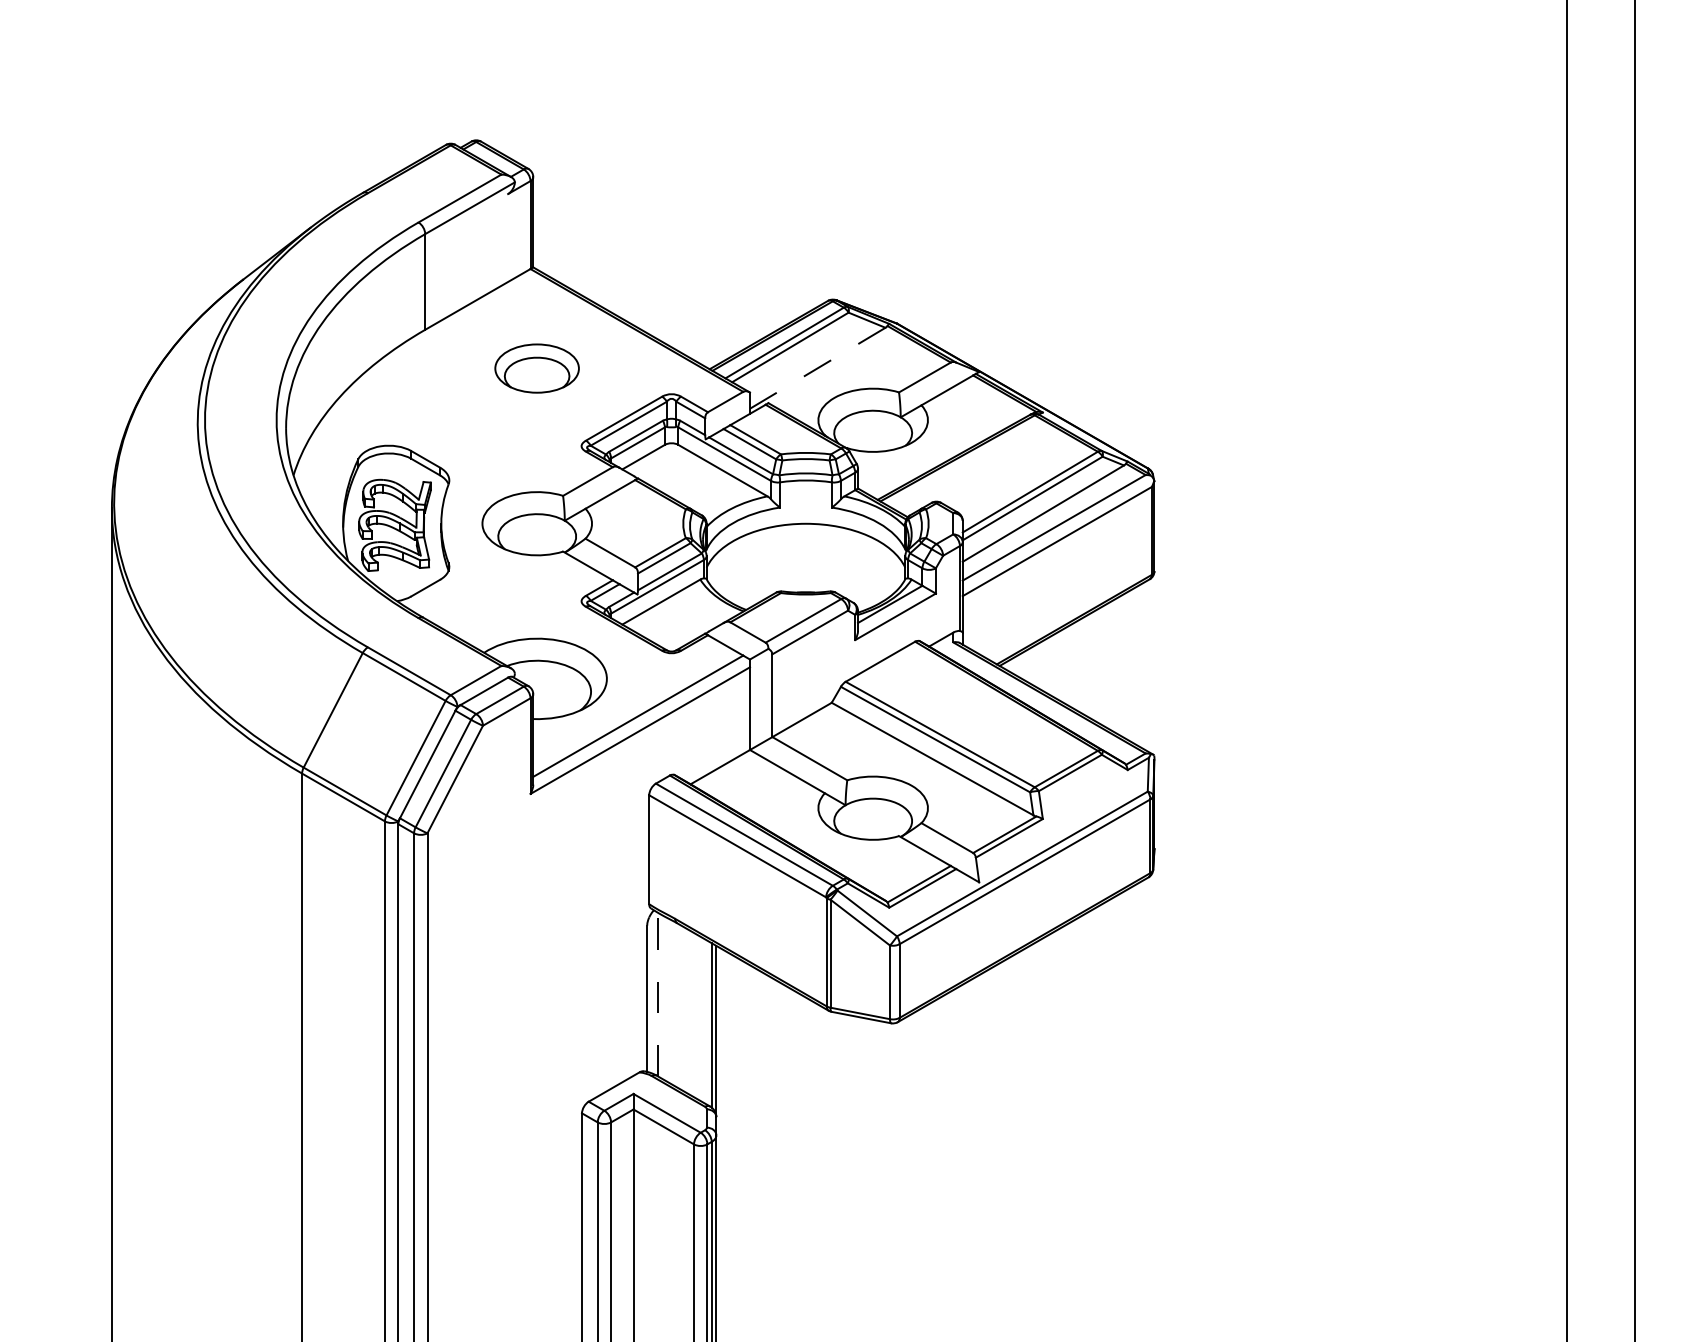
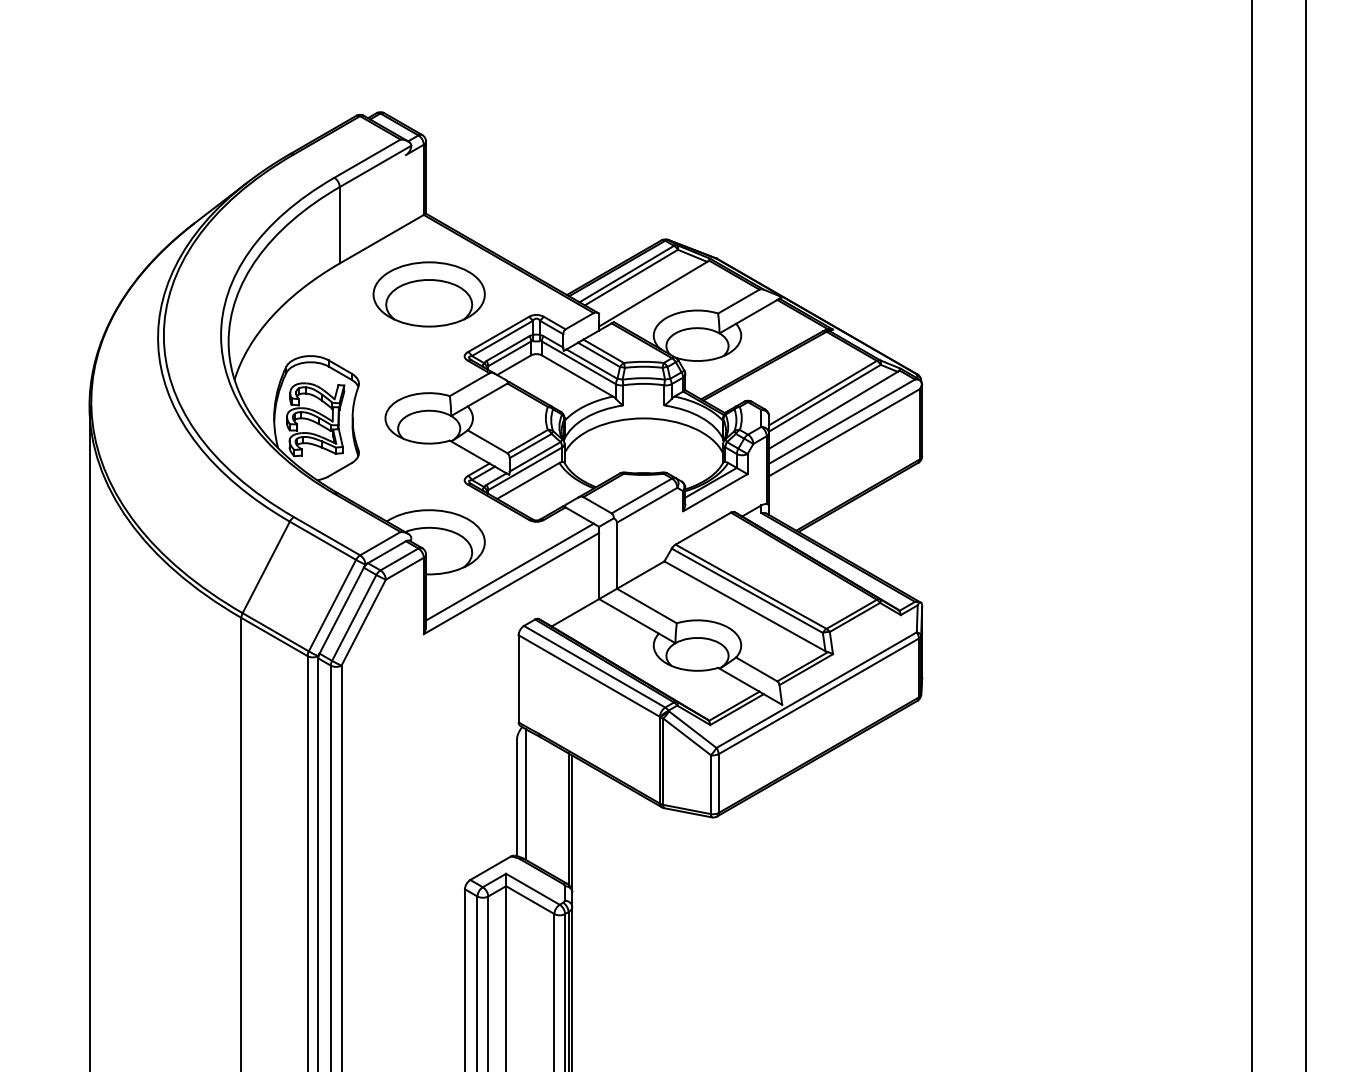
part: (536, 368) -> (428, 294), size x1.67
line: (816, 368) -> (652, 294), dashed -> solid
line: (659, 994) -> (526, 794), dashed -> solid

